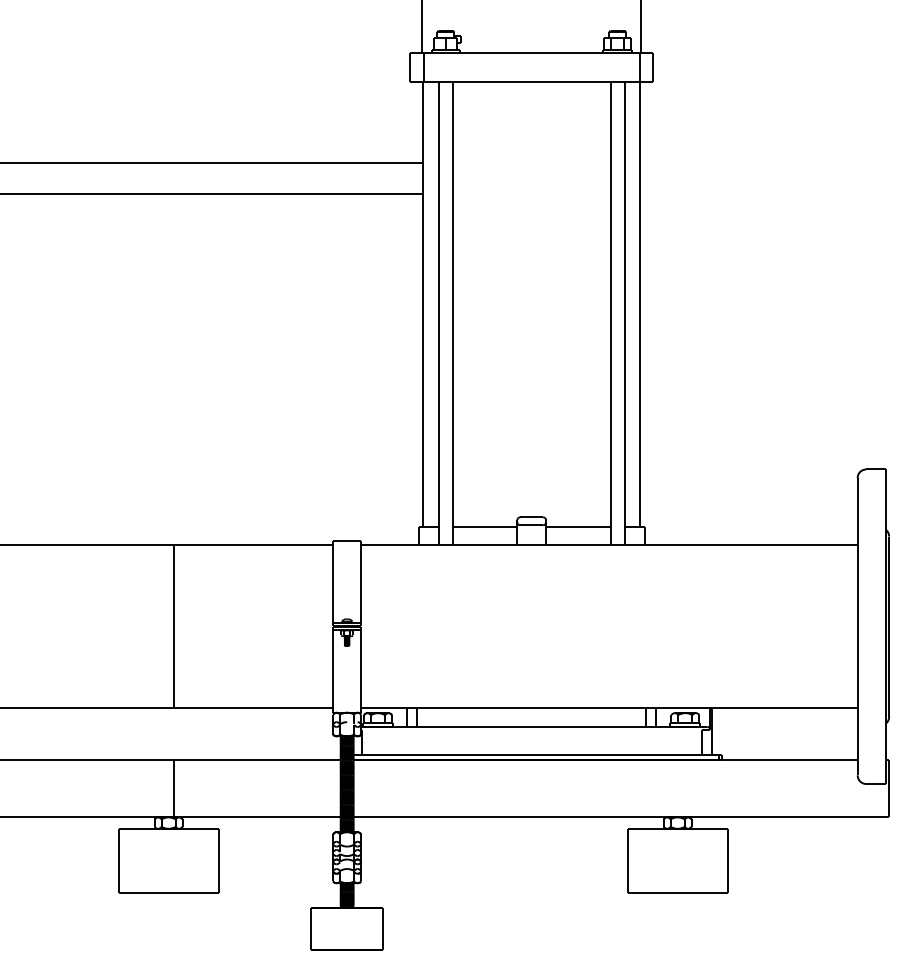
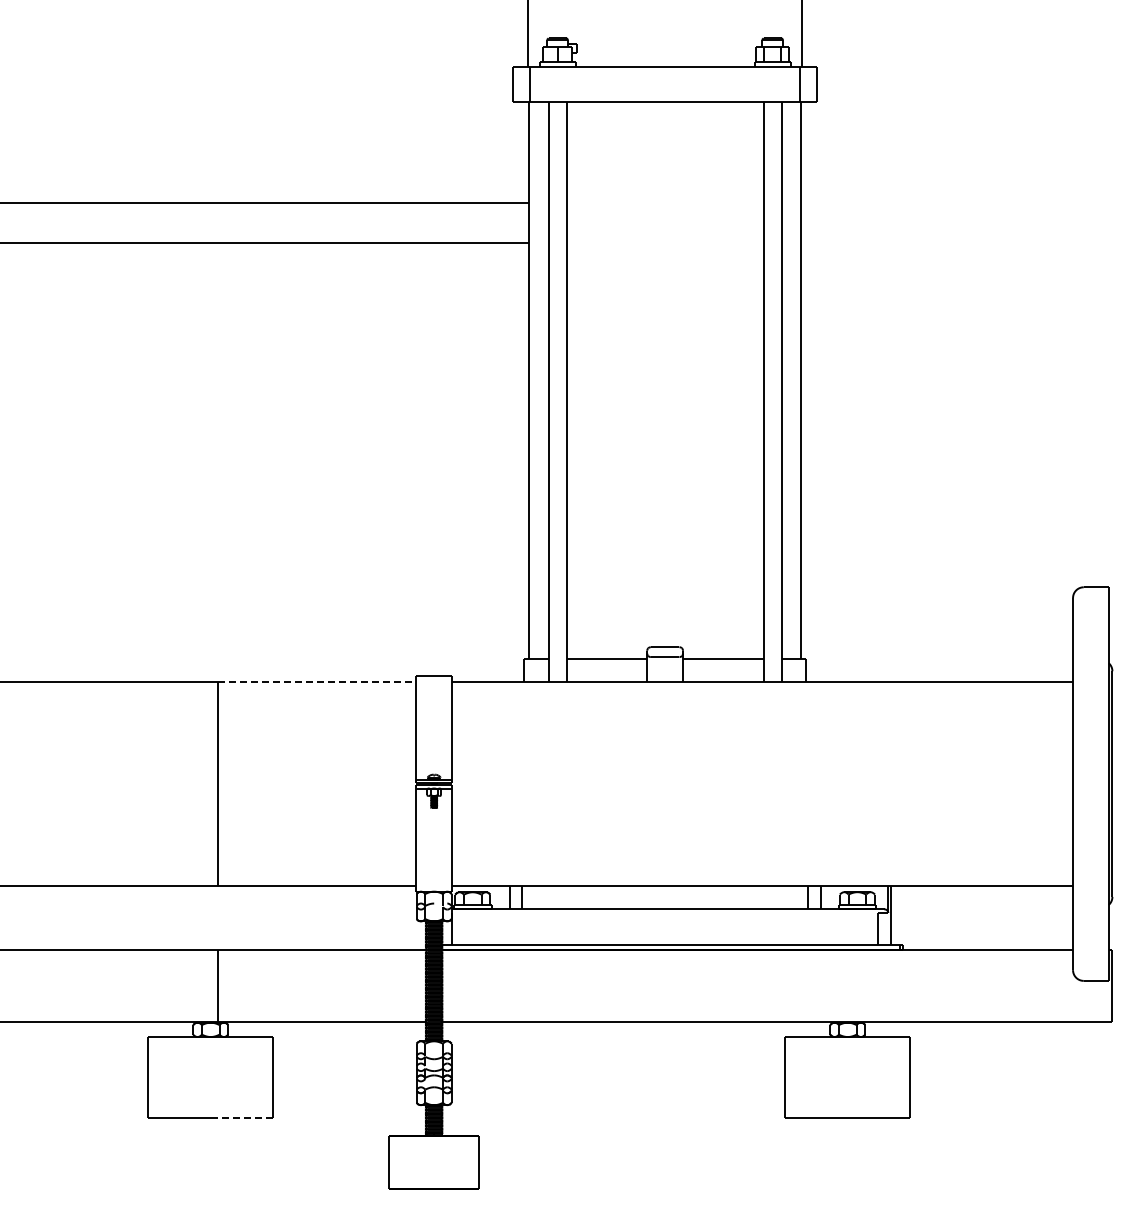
line: (253, 544) -> (317, 681), solid -> dashed
line: (193, 893) -> (242, 1117), solid -> dashed

